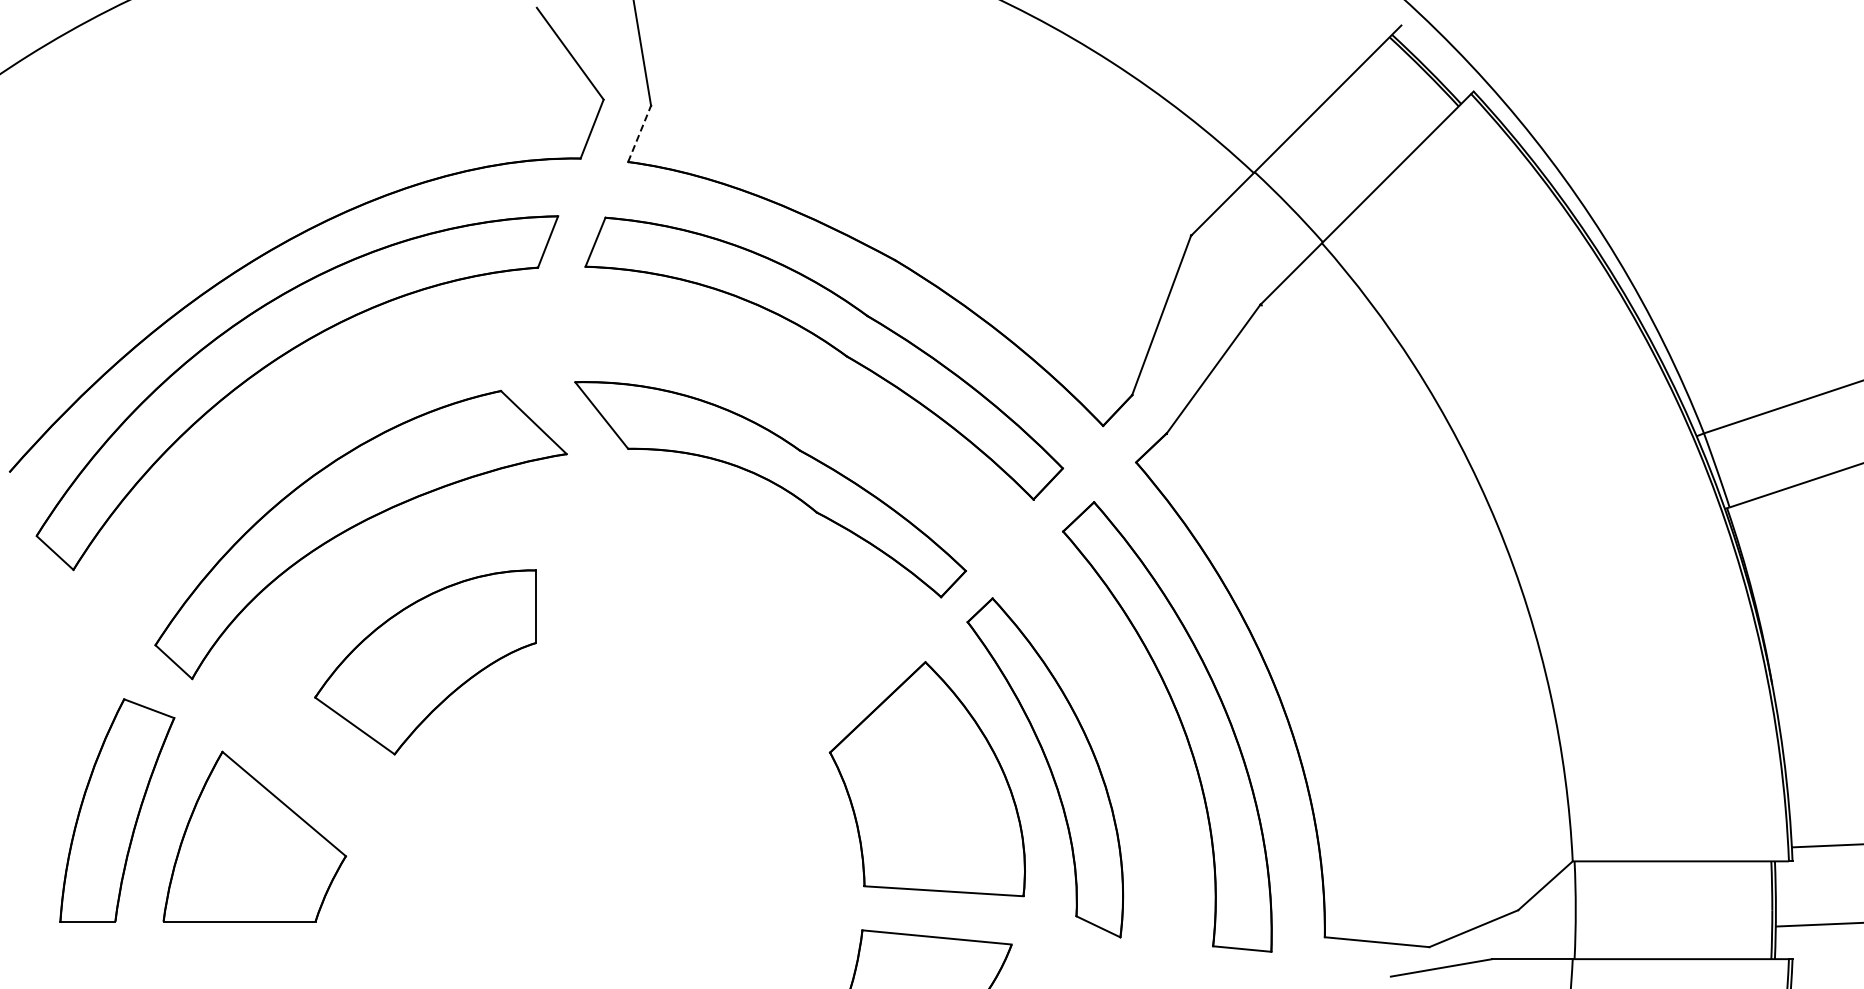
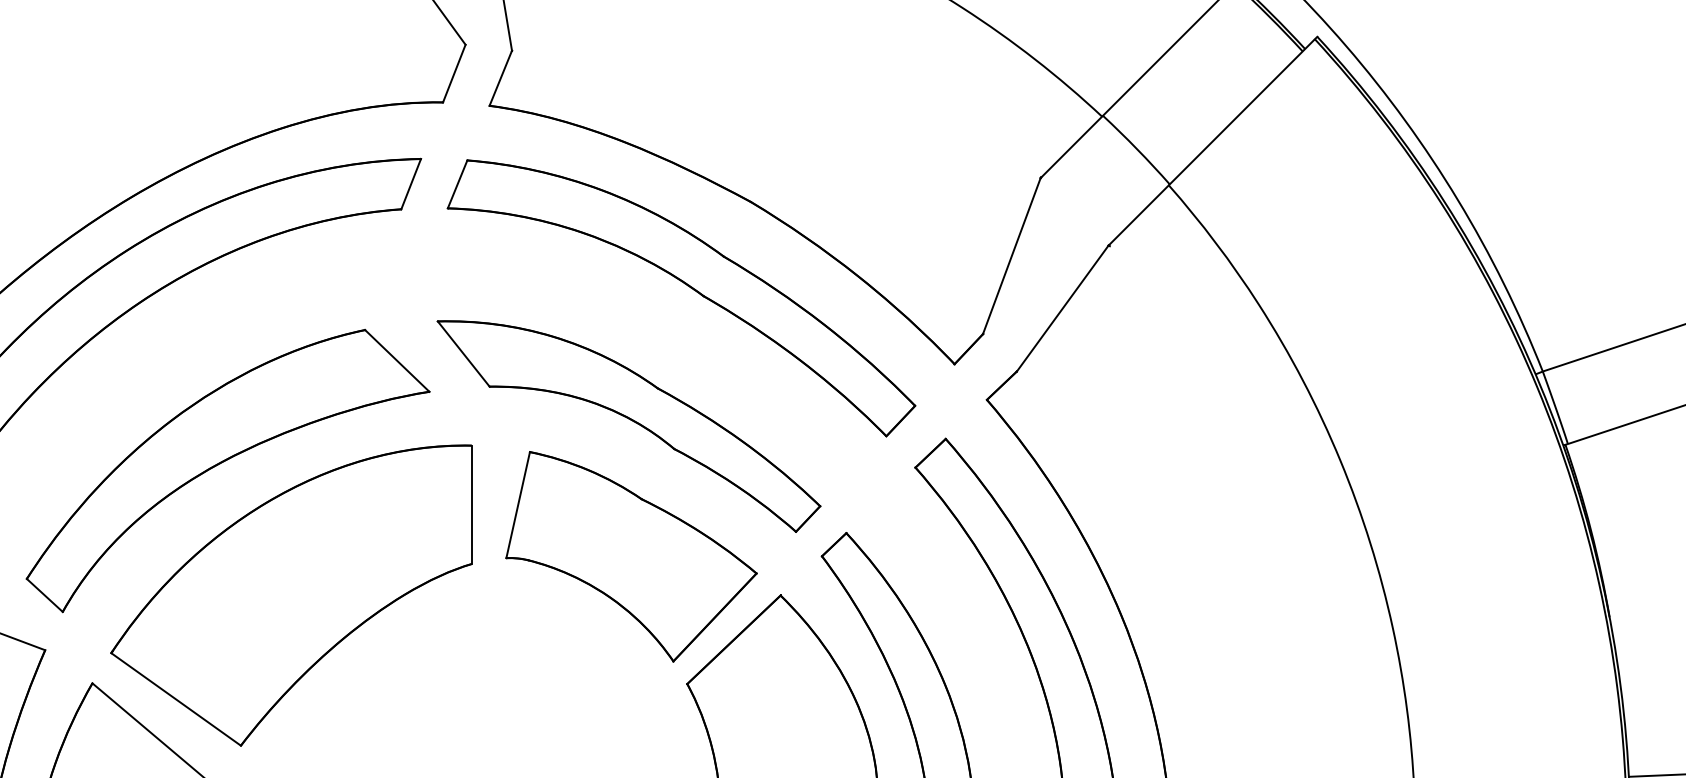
line: (639, 133) -> (500, 77), dashed -> solid
part: (773, 622) -> (631, 556), added
part: (425, 662) -> (291, 595), size x1.67

